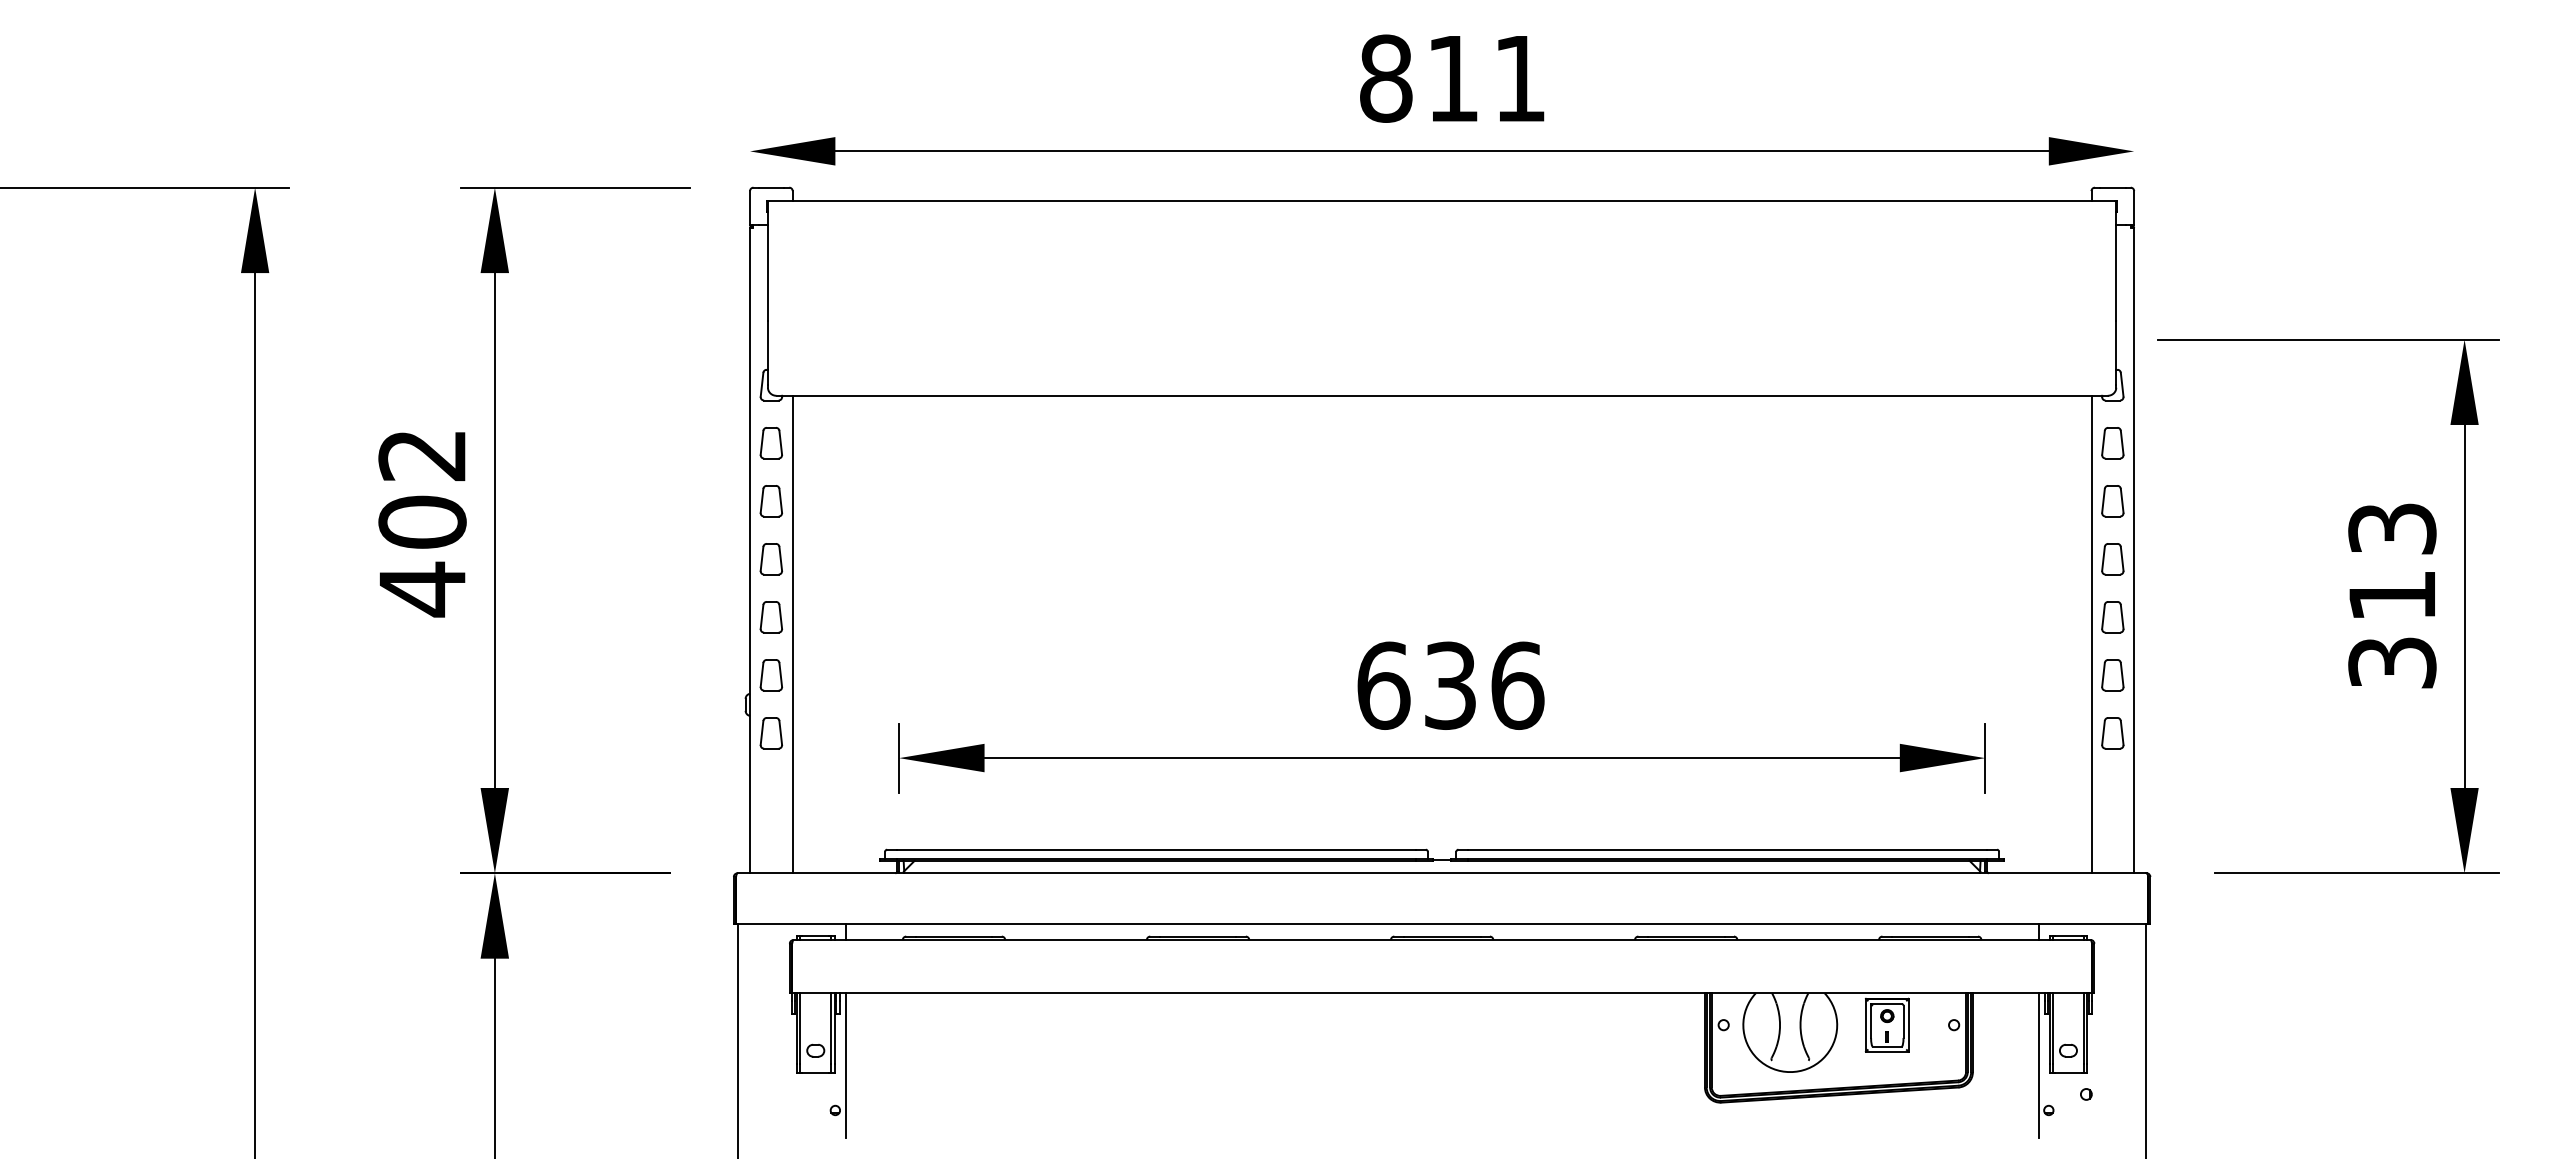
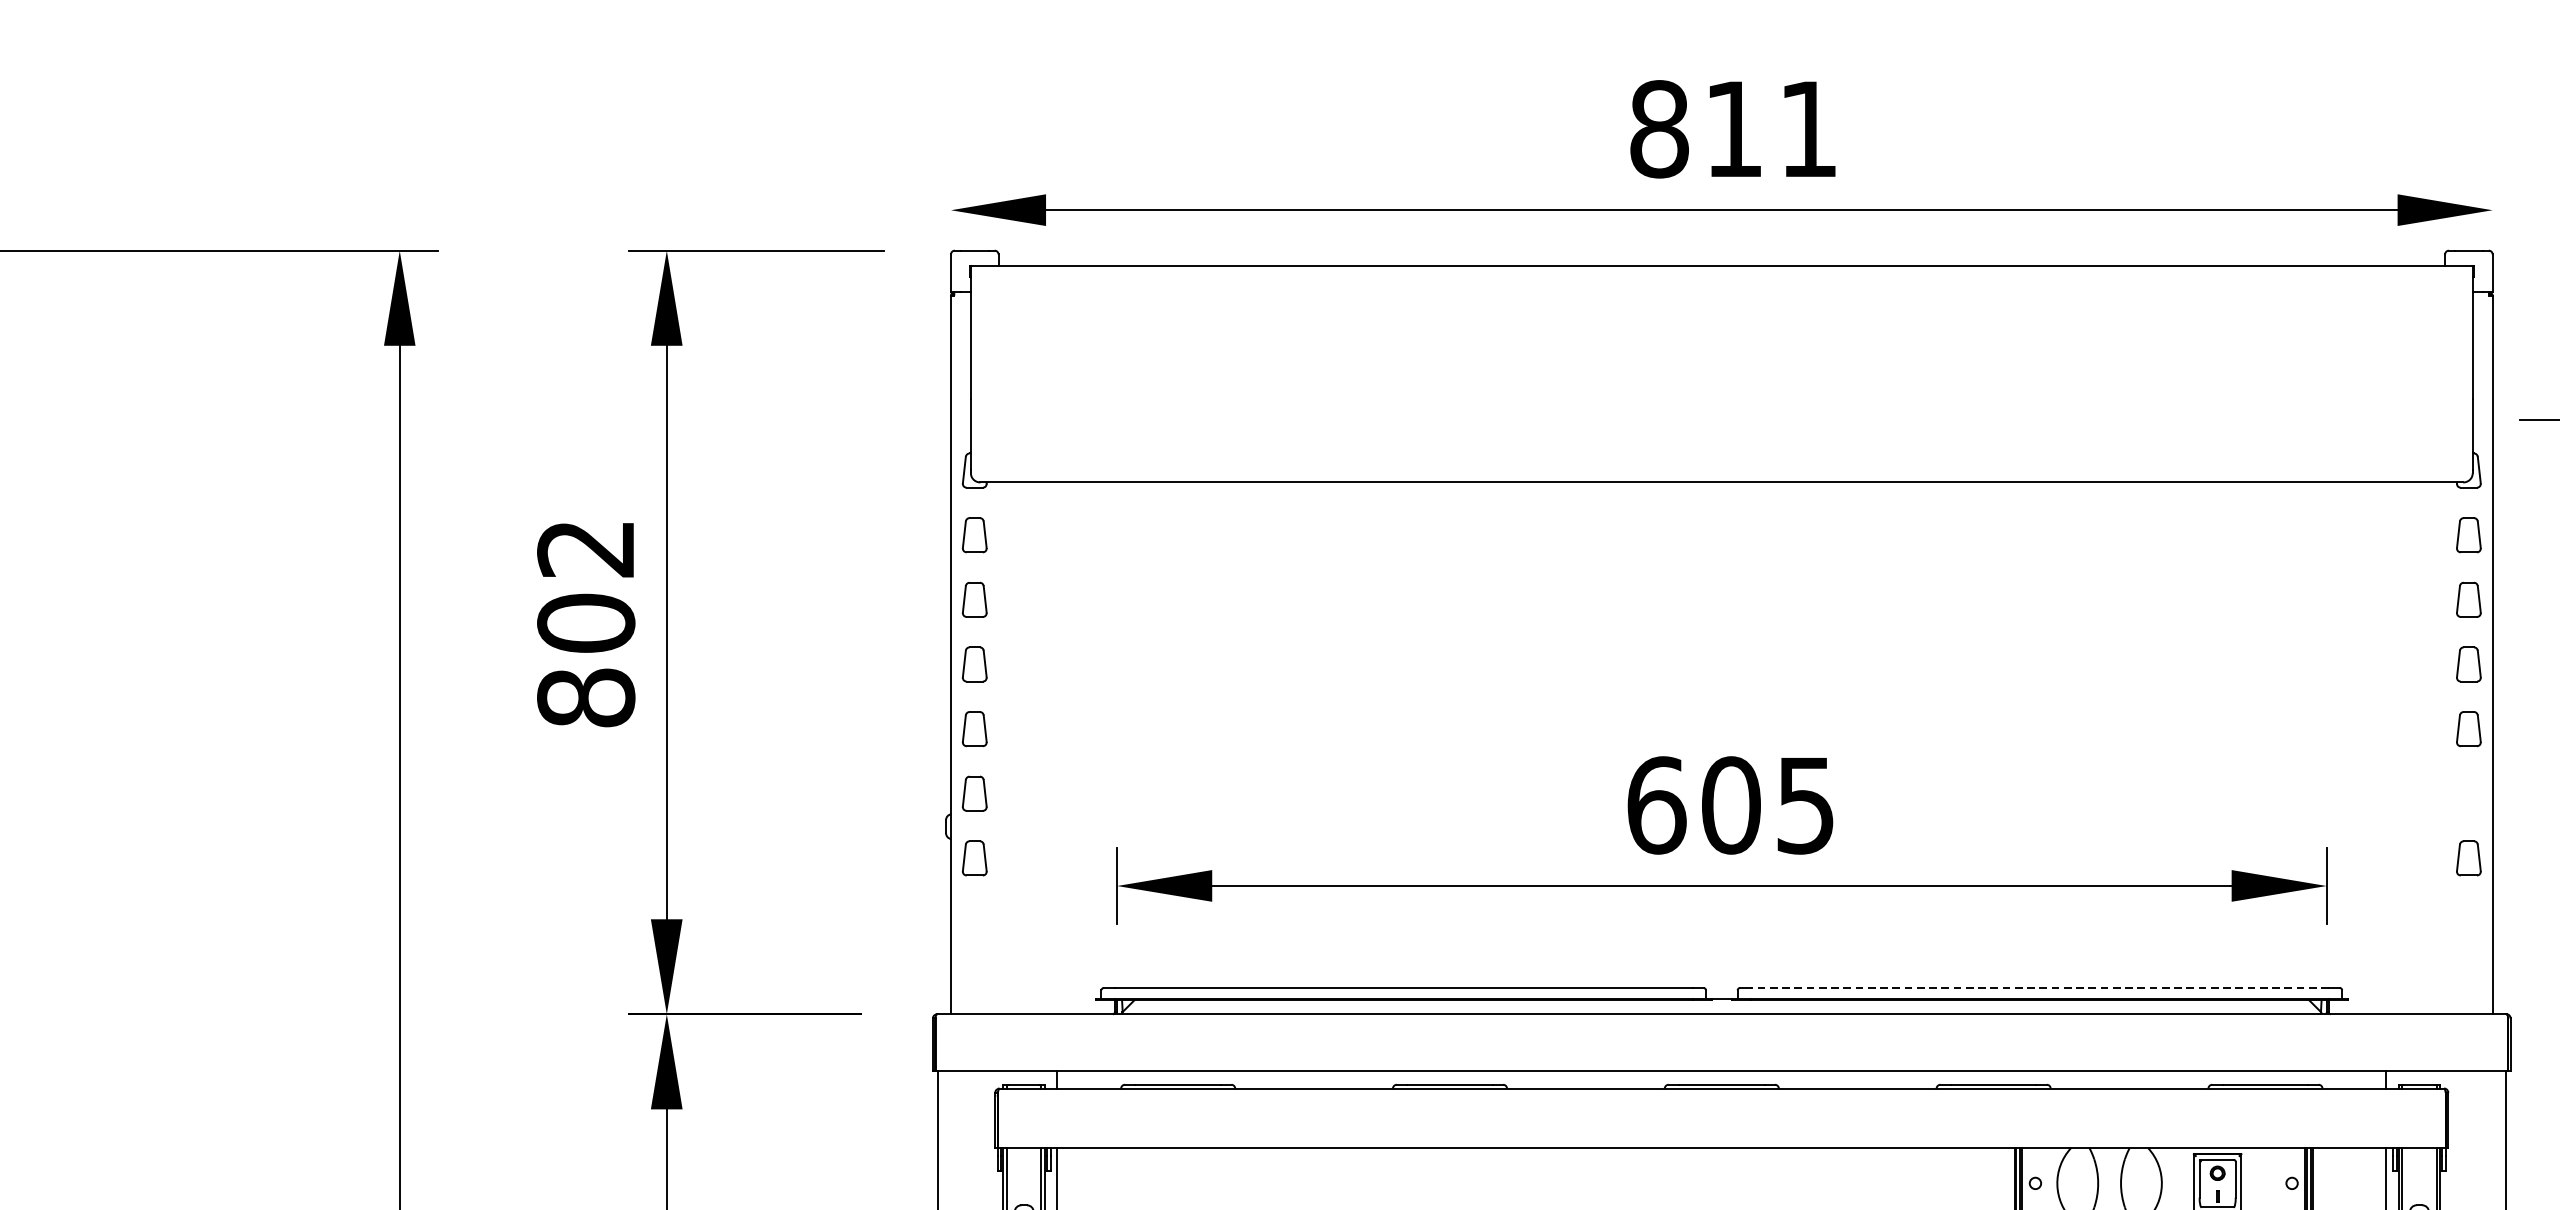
text: (422, 589) -> (586, 698), 402 -> 802
line: (792, 634) -> (998, 748), removed
line: (2091, 634) -> (2445, 748), removed
part: (2112, 675) -> (2468, 793), removed
text: (1484, 685) -> (1769, 805), 636 -> 605
line: (1727, 849) -> (2039, 987), solid -> dashed

